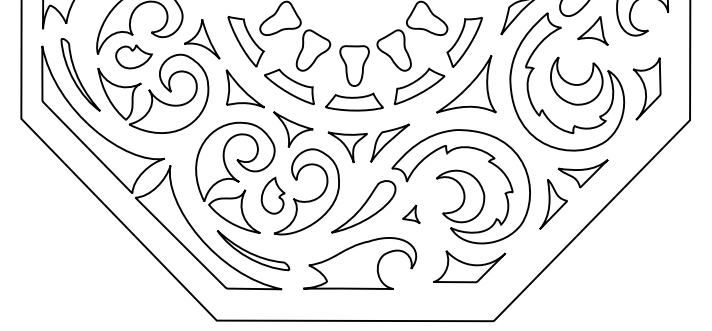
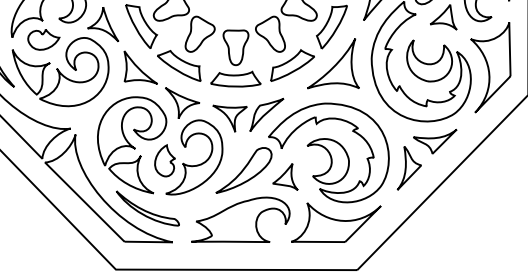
part: (646, 88) -> (490, 67), size x1.67
part: (411, 214) -> (285, 177), size x1.67
part: (469, 266) -> (336, 222), size x1.43

